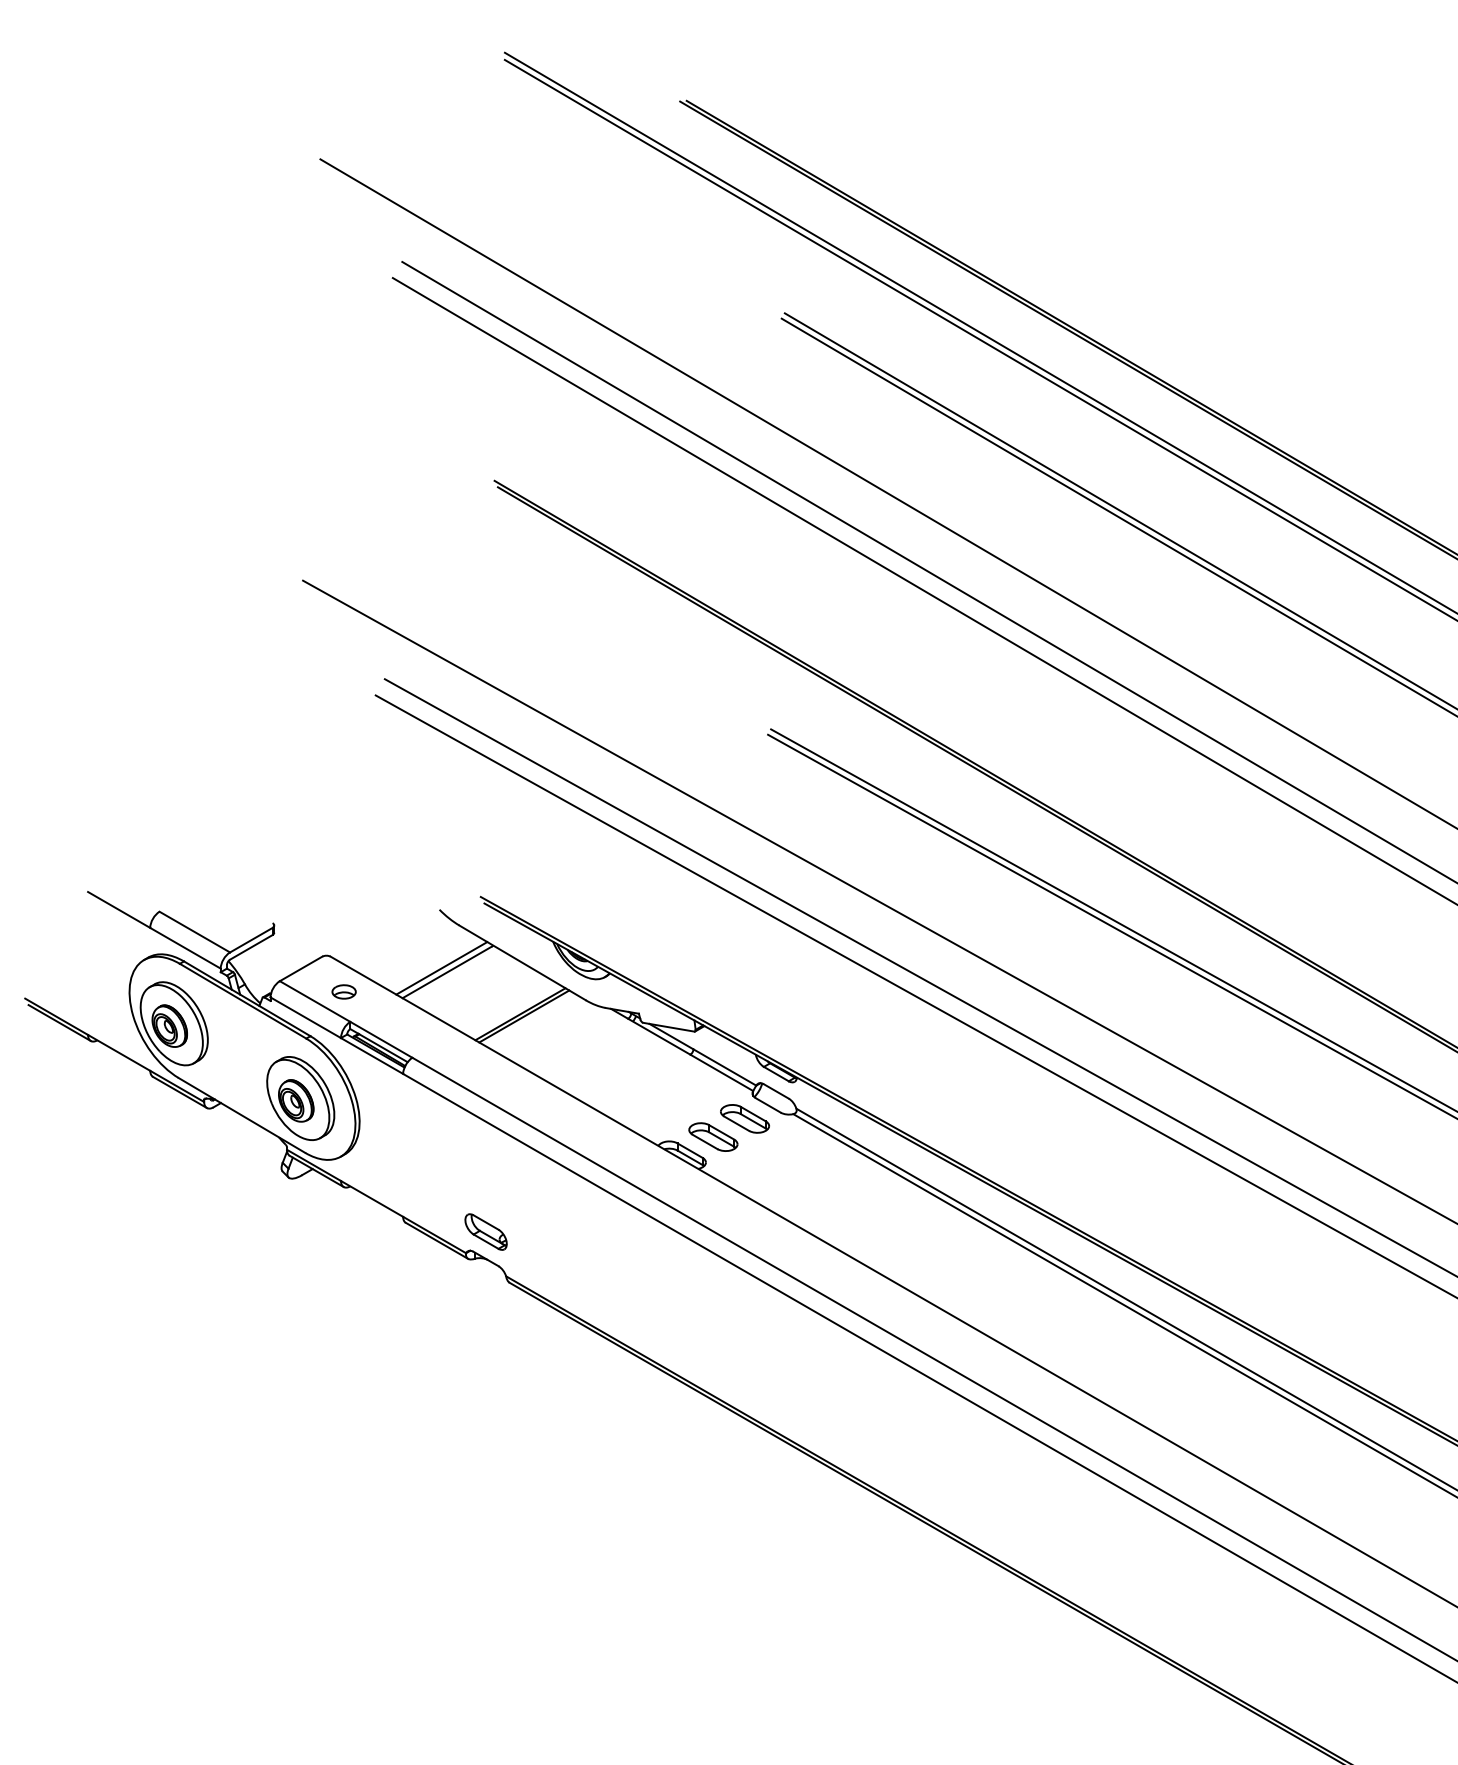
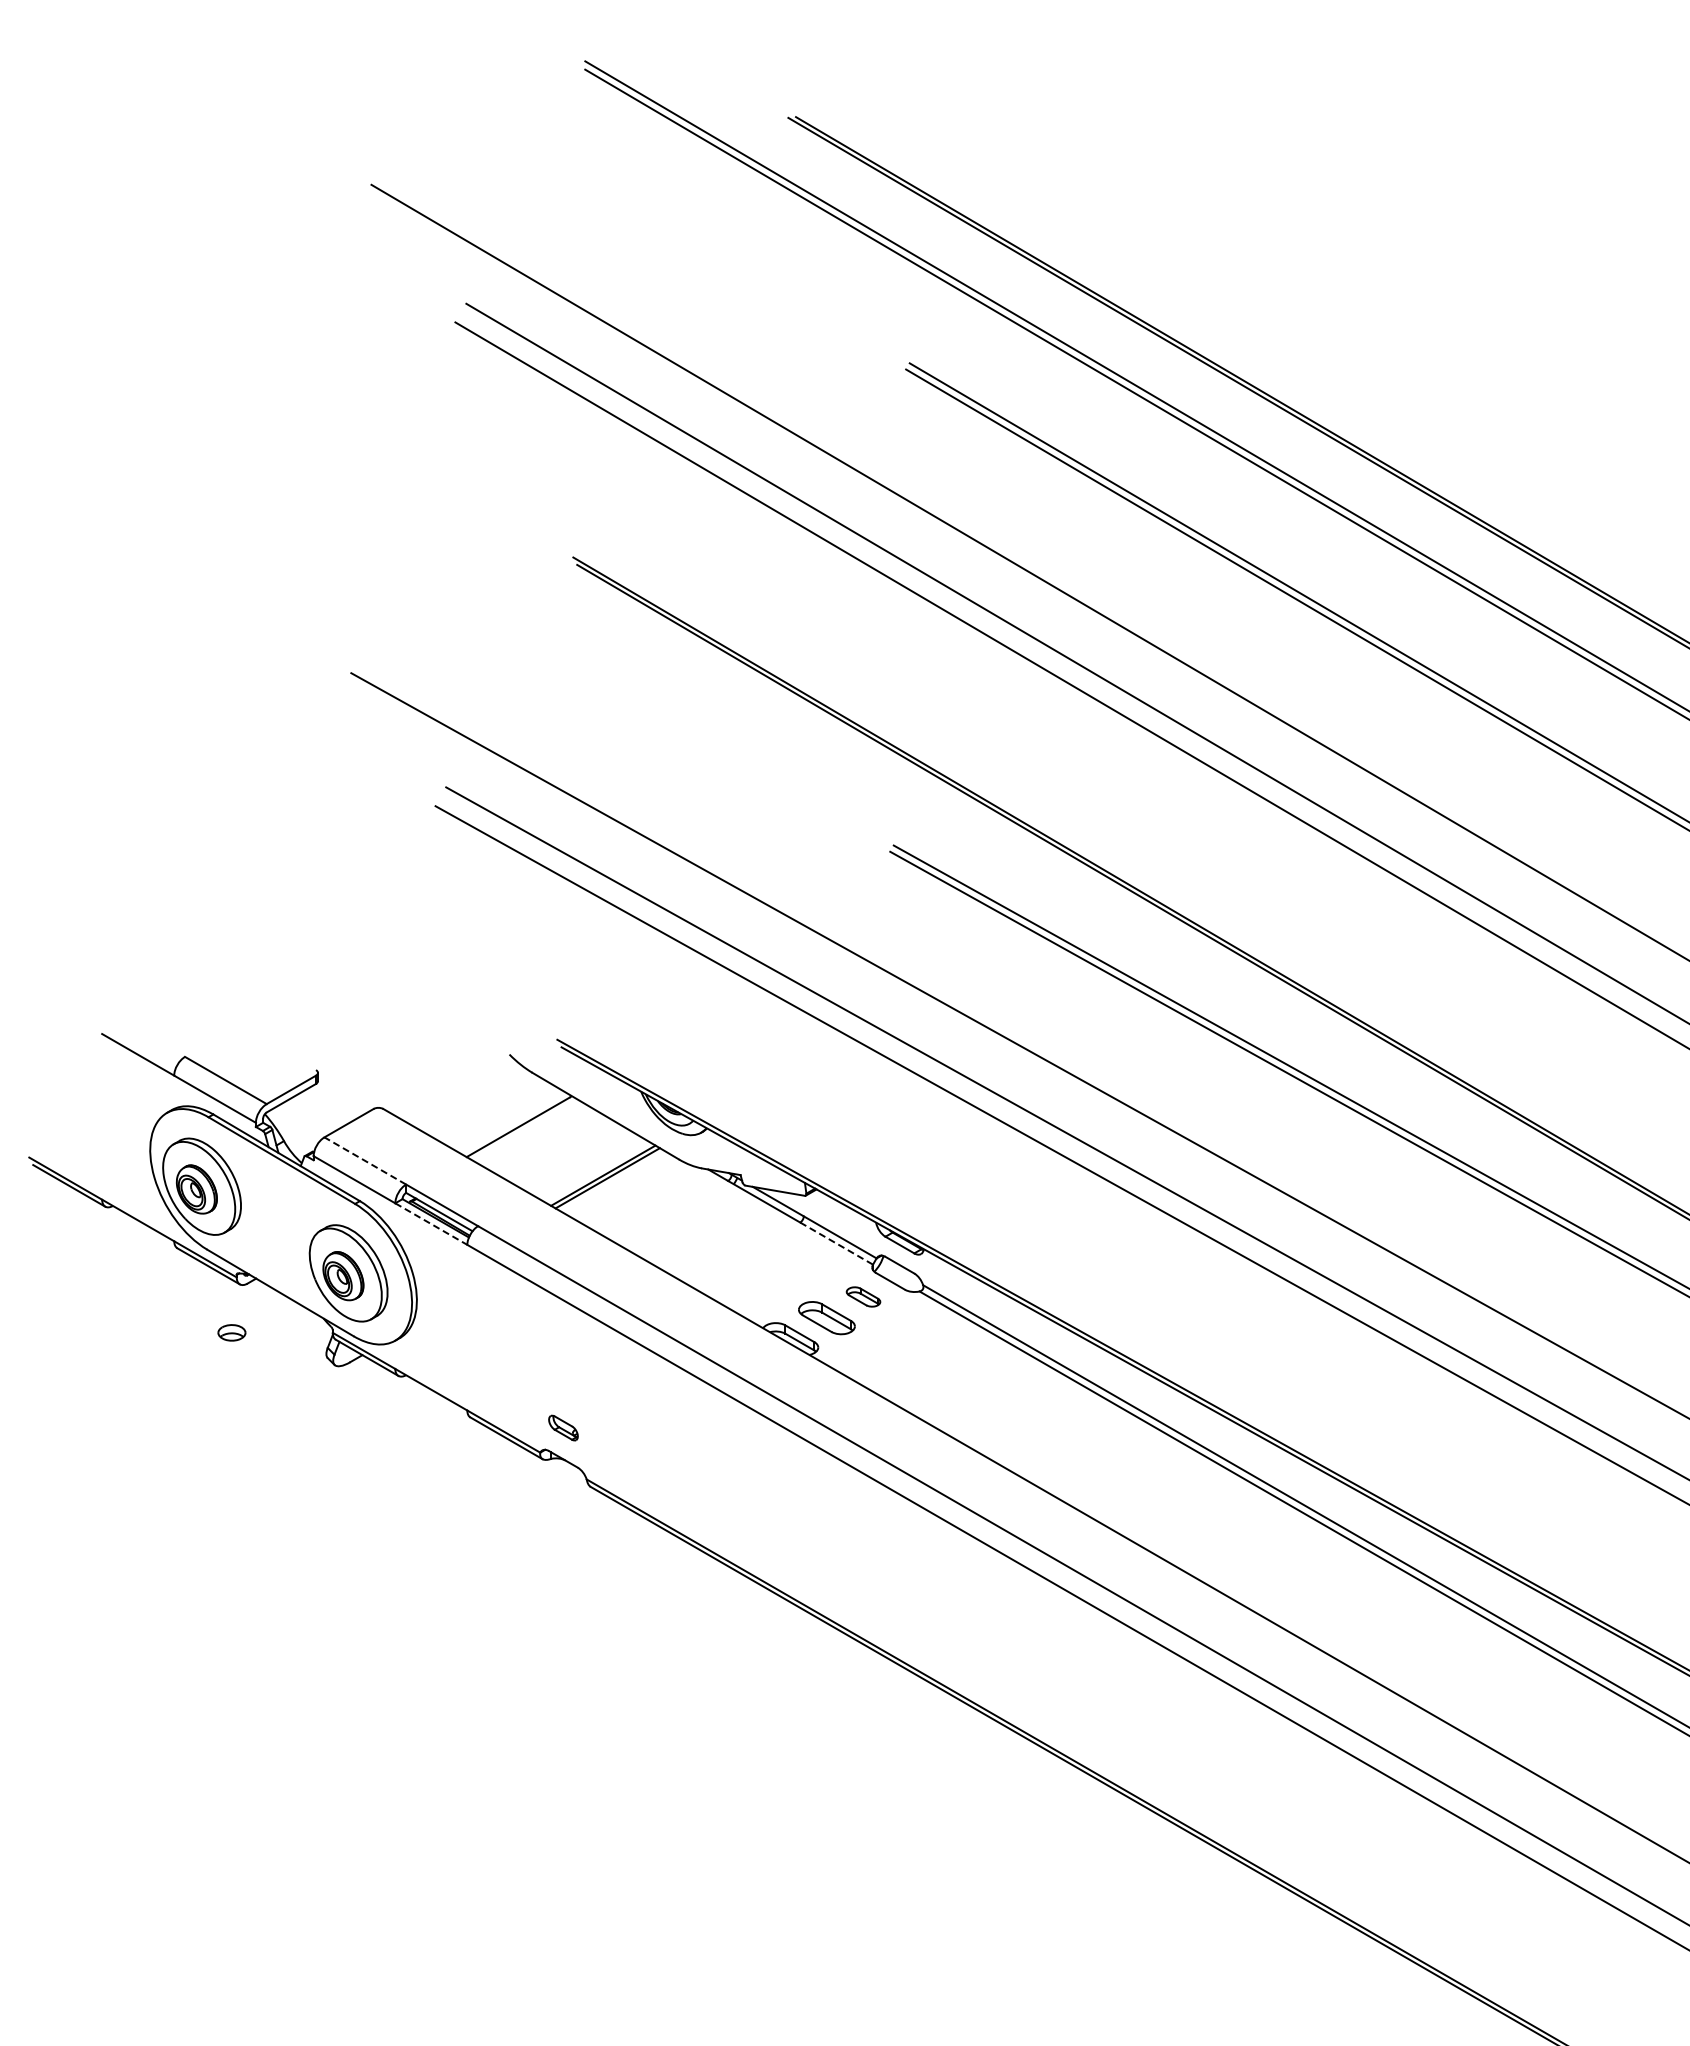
line: (441, 968) -> (511, 1122), removed
part: (343, 991) -> (231, 1332), moved
line: (314, 1001) -> (364, 1160), solid -> dashed
line: (372, 1056) -> (431, 1224), solid -> dashed
line: (722, 1072) -> (837, 1243), solid -> dashed
part: (744, 1118) -> (863, 1296), size x0.6
part: (486, 1231) -> (563, 1427), size x0.6

